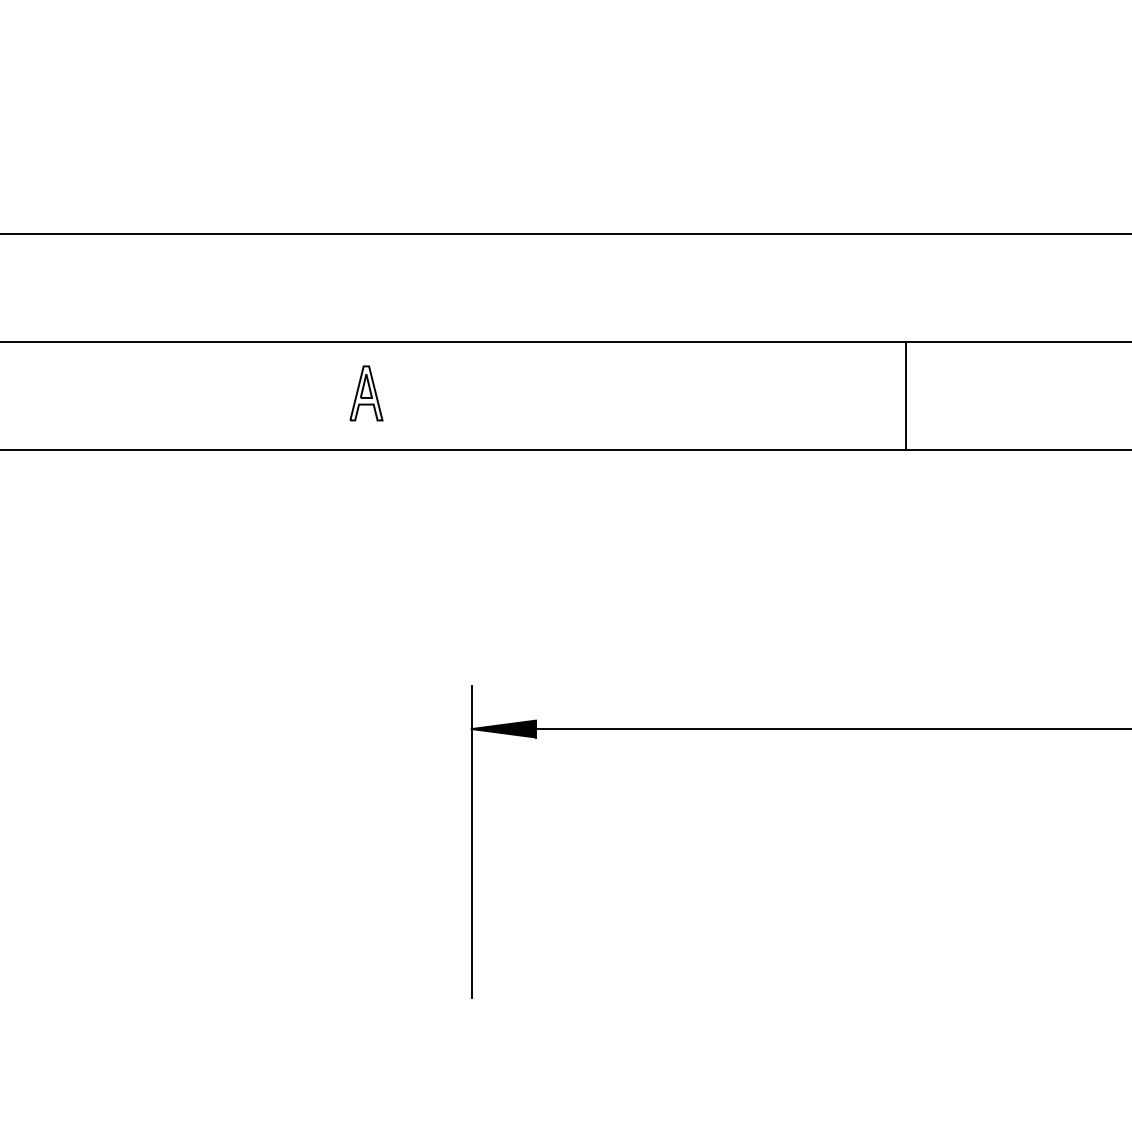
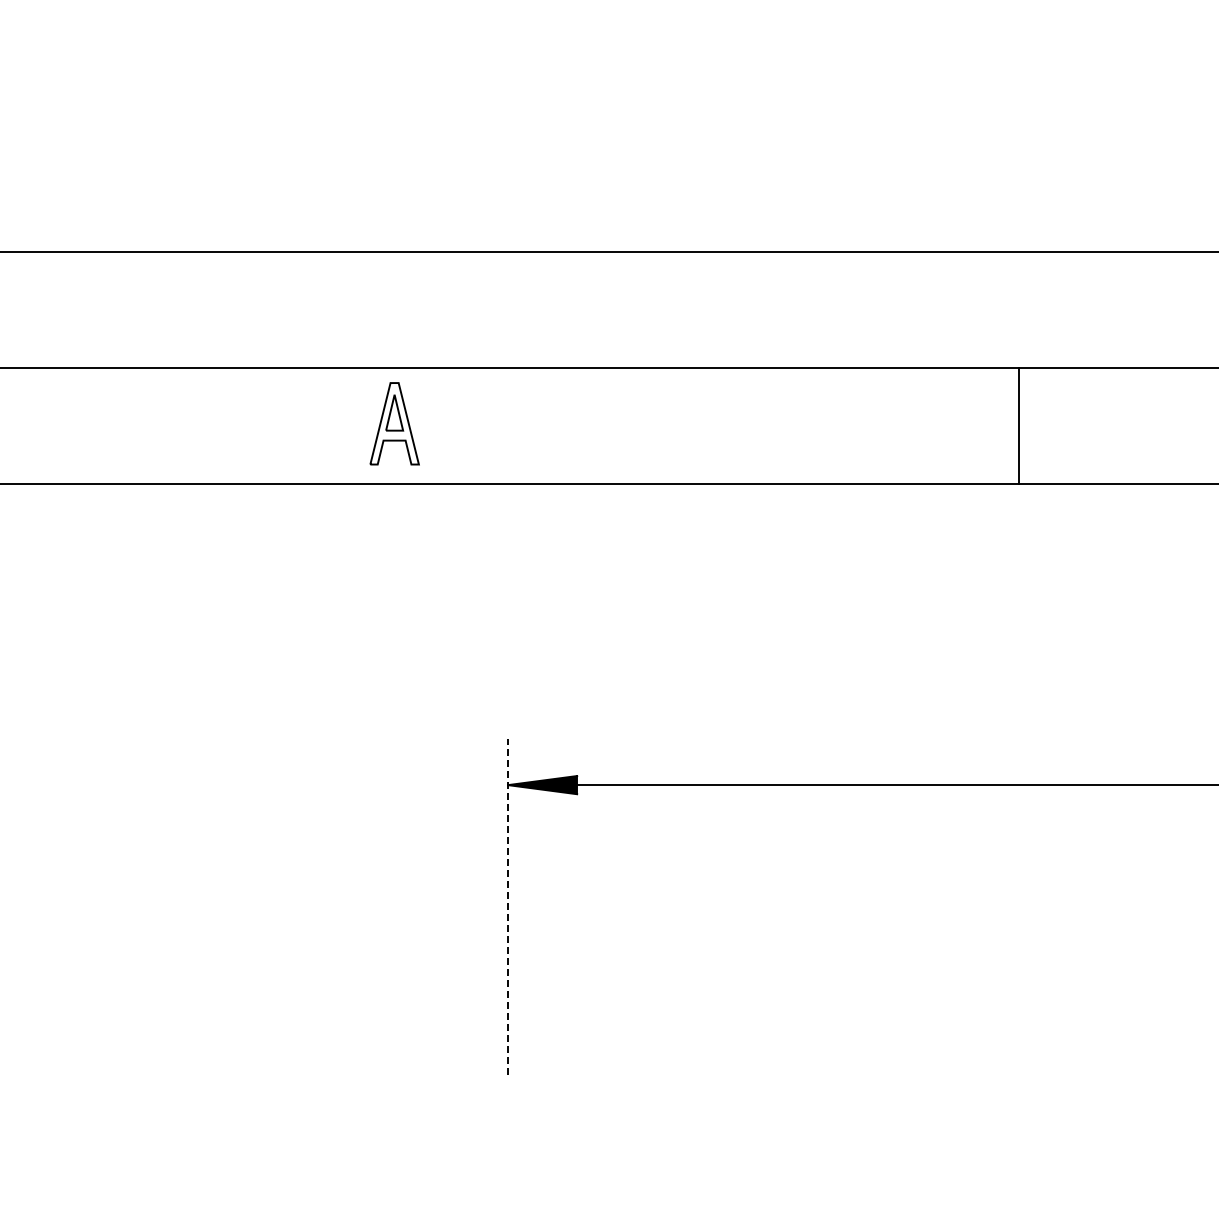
part: (366, 393) -> (394, 423), size x1.4
line: (905, 395) -> (1018, 425), moved
line: (472, 841) -> (508, 906), solid -> dashed

